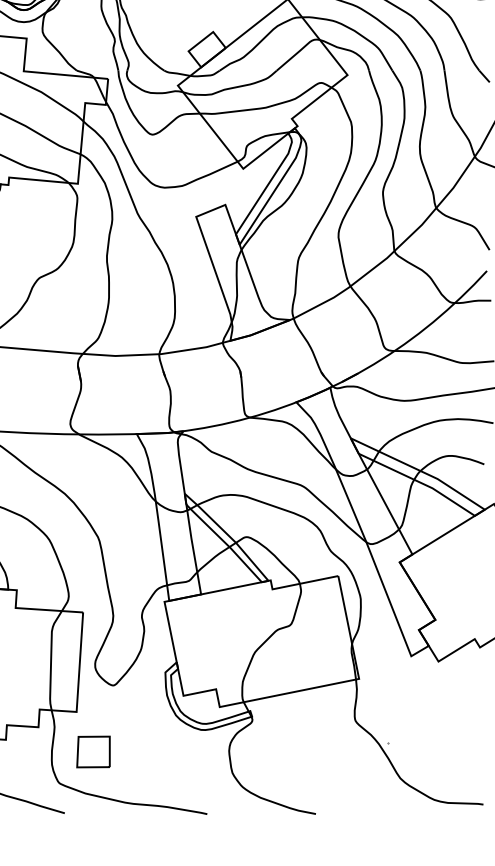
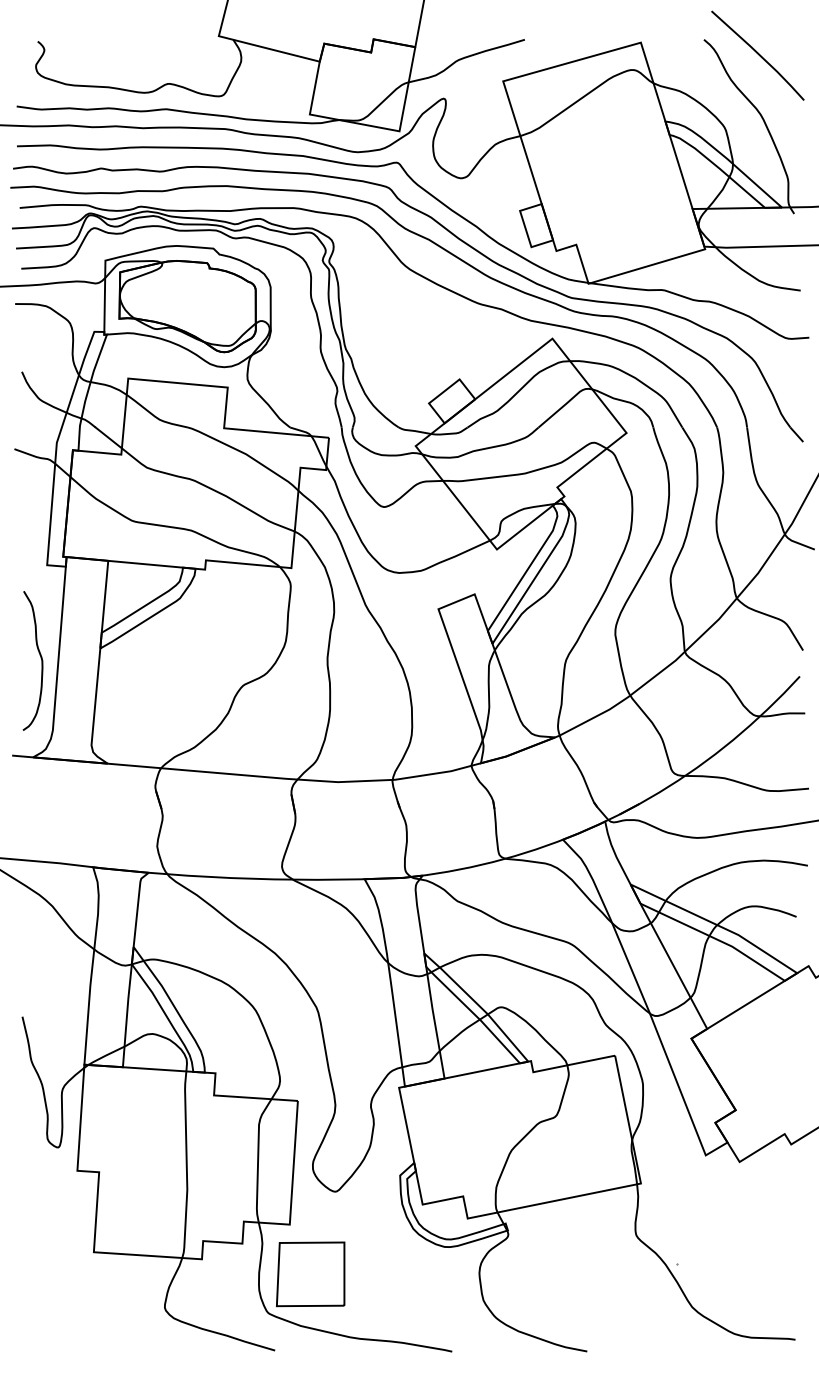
part: (93, 752) -> (310, 1274), size x1.67

